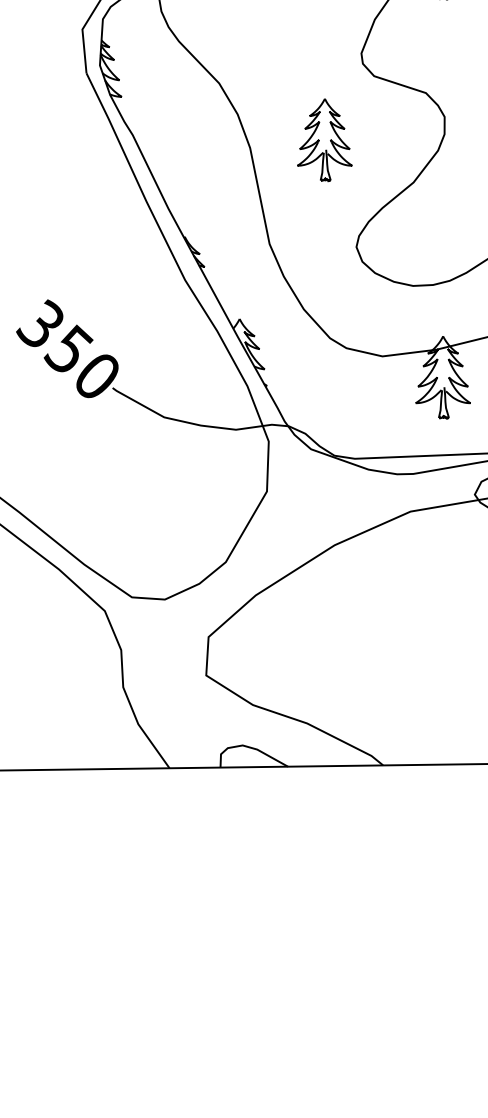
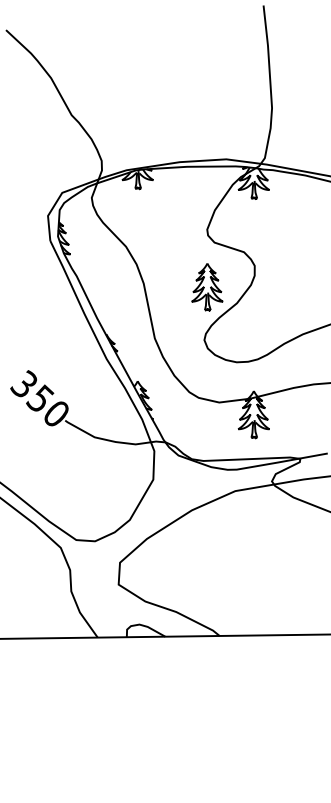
part: (325, 140) -> (207, 287), moved

